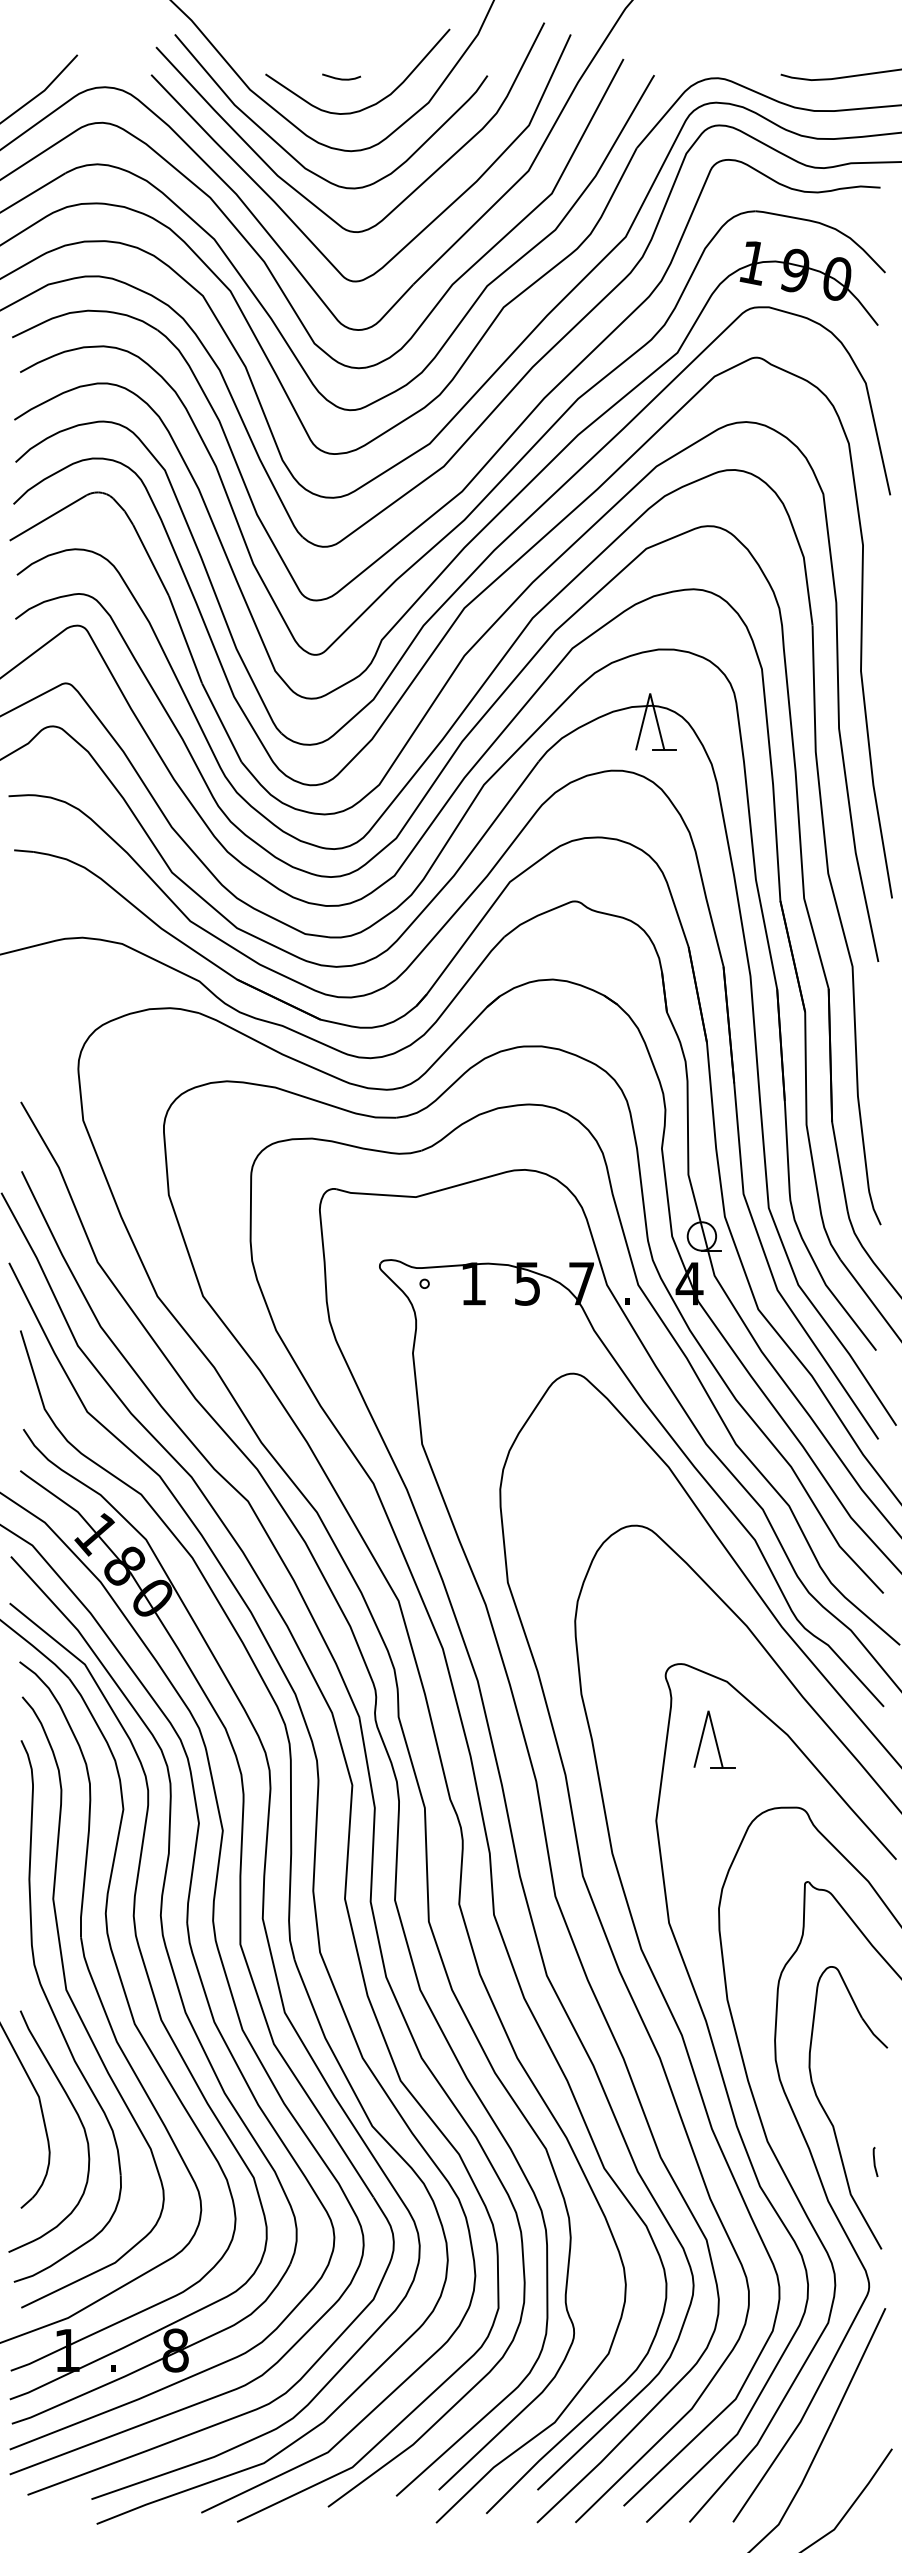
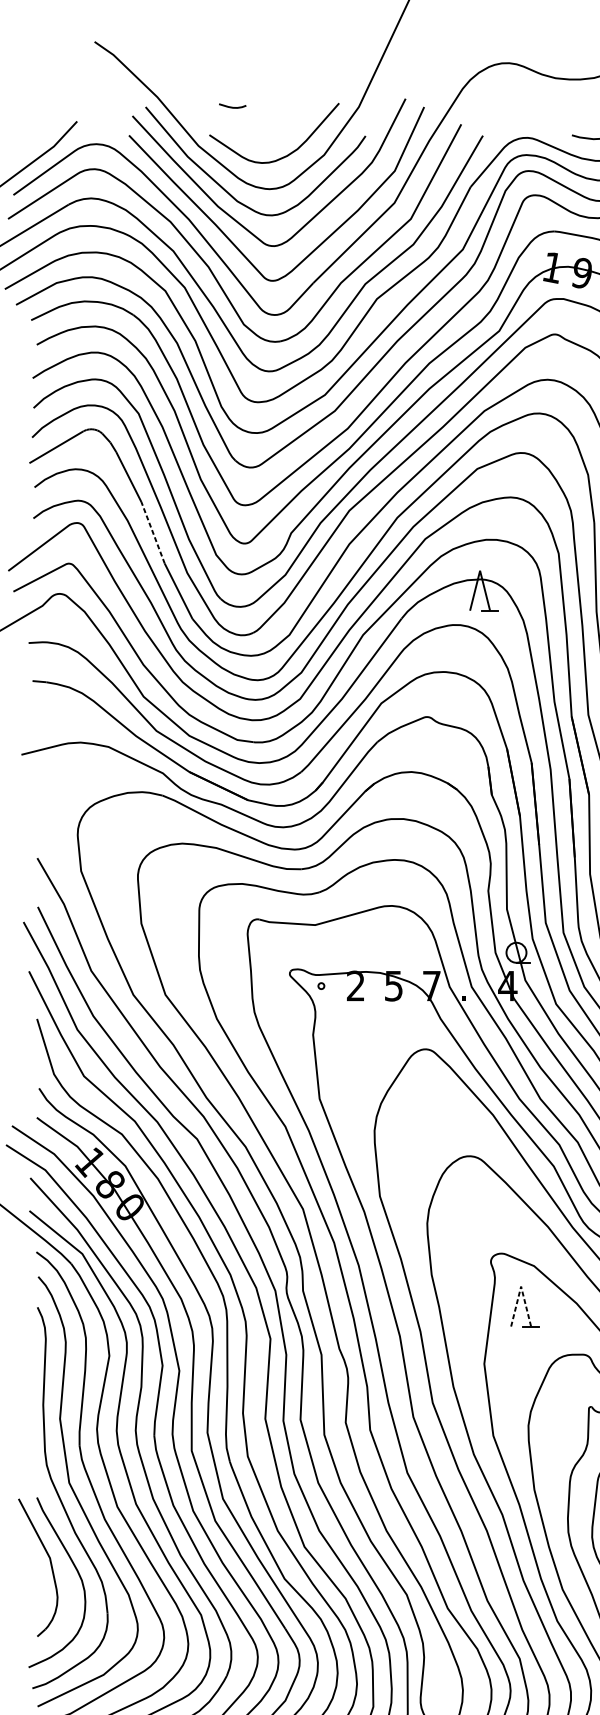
curve: (341, 78) -> (232, 107), moved
line: (185, 639) -> (153, 532), solid -> dashed
text: (473, 1283) -> (355, 985), 1 -> 2
line: (708, 1710) -> (521, 1286), solid -> dashed

